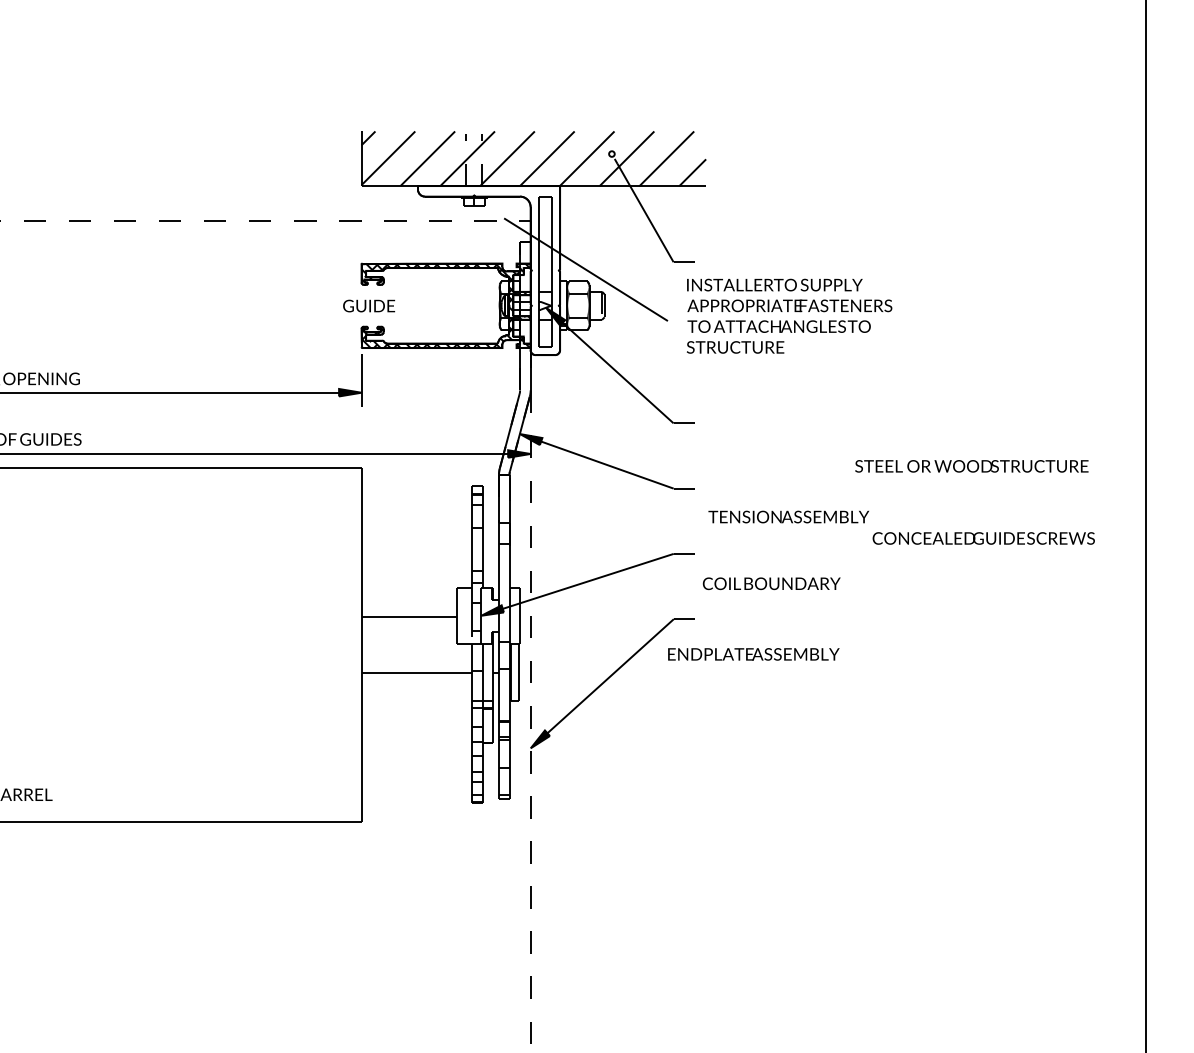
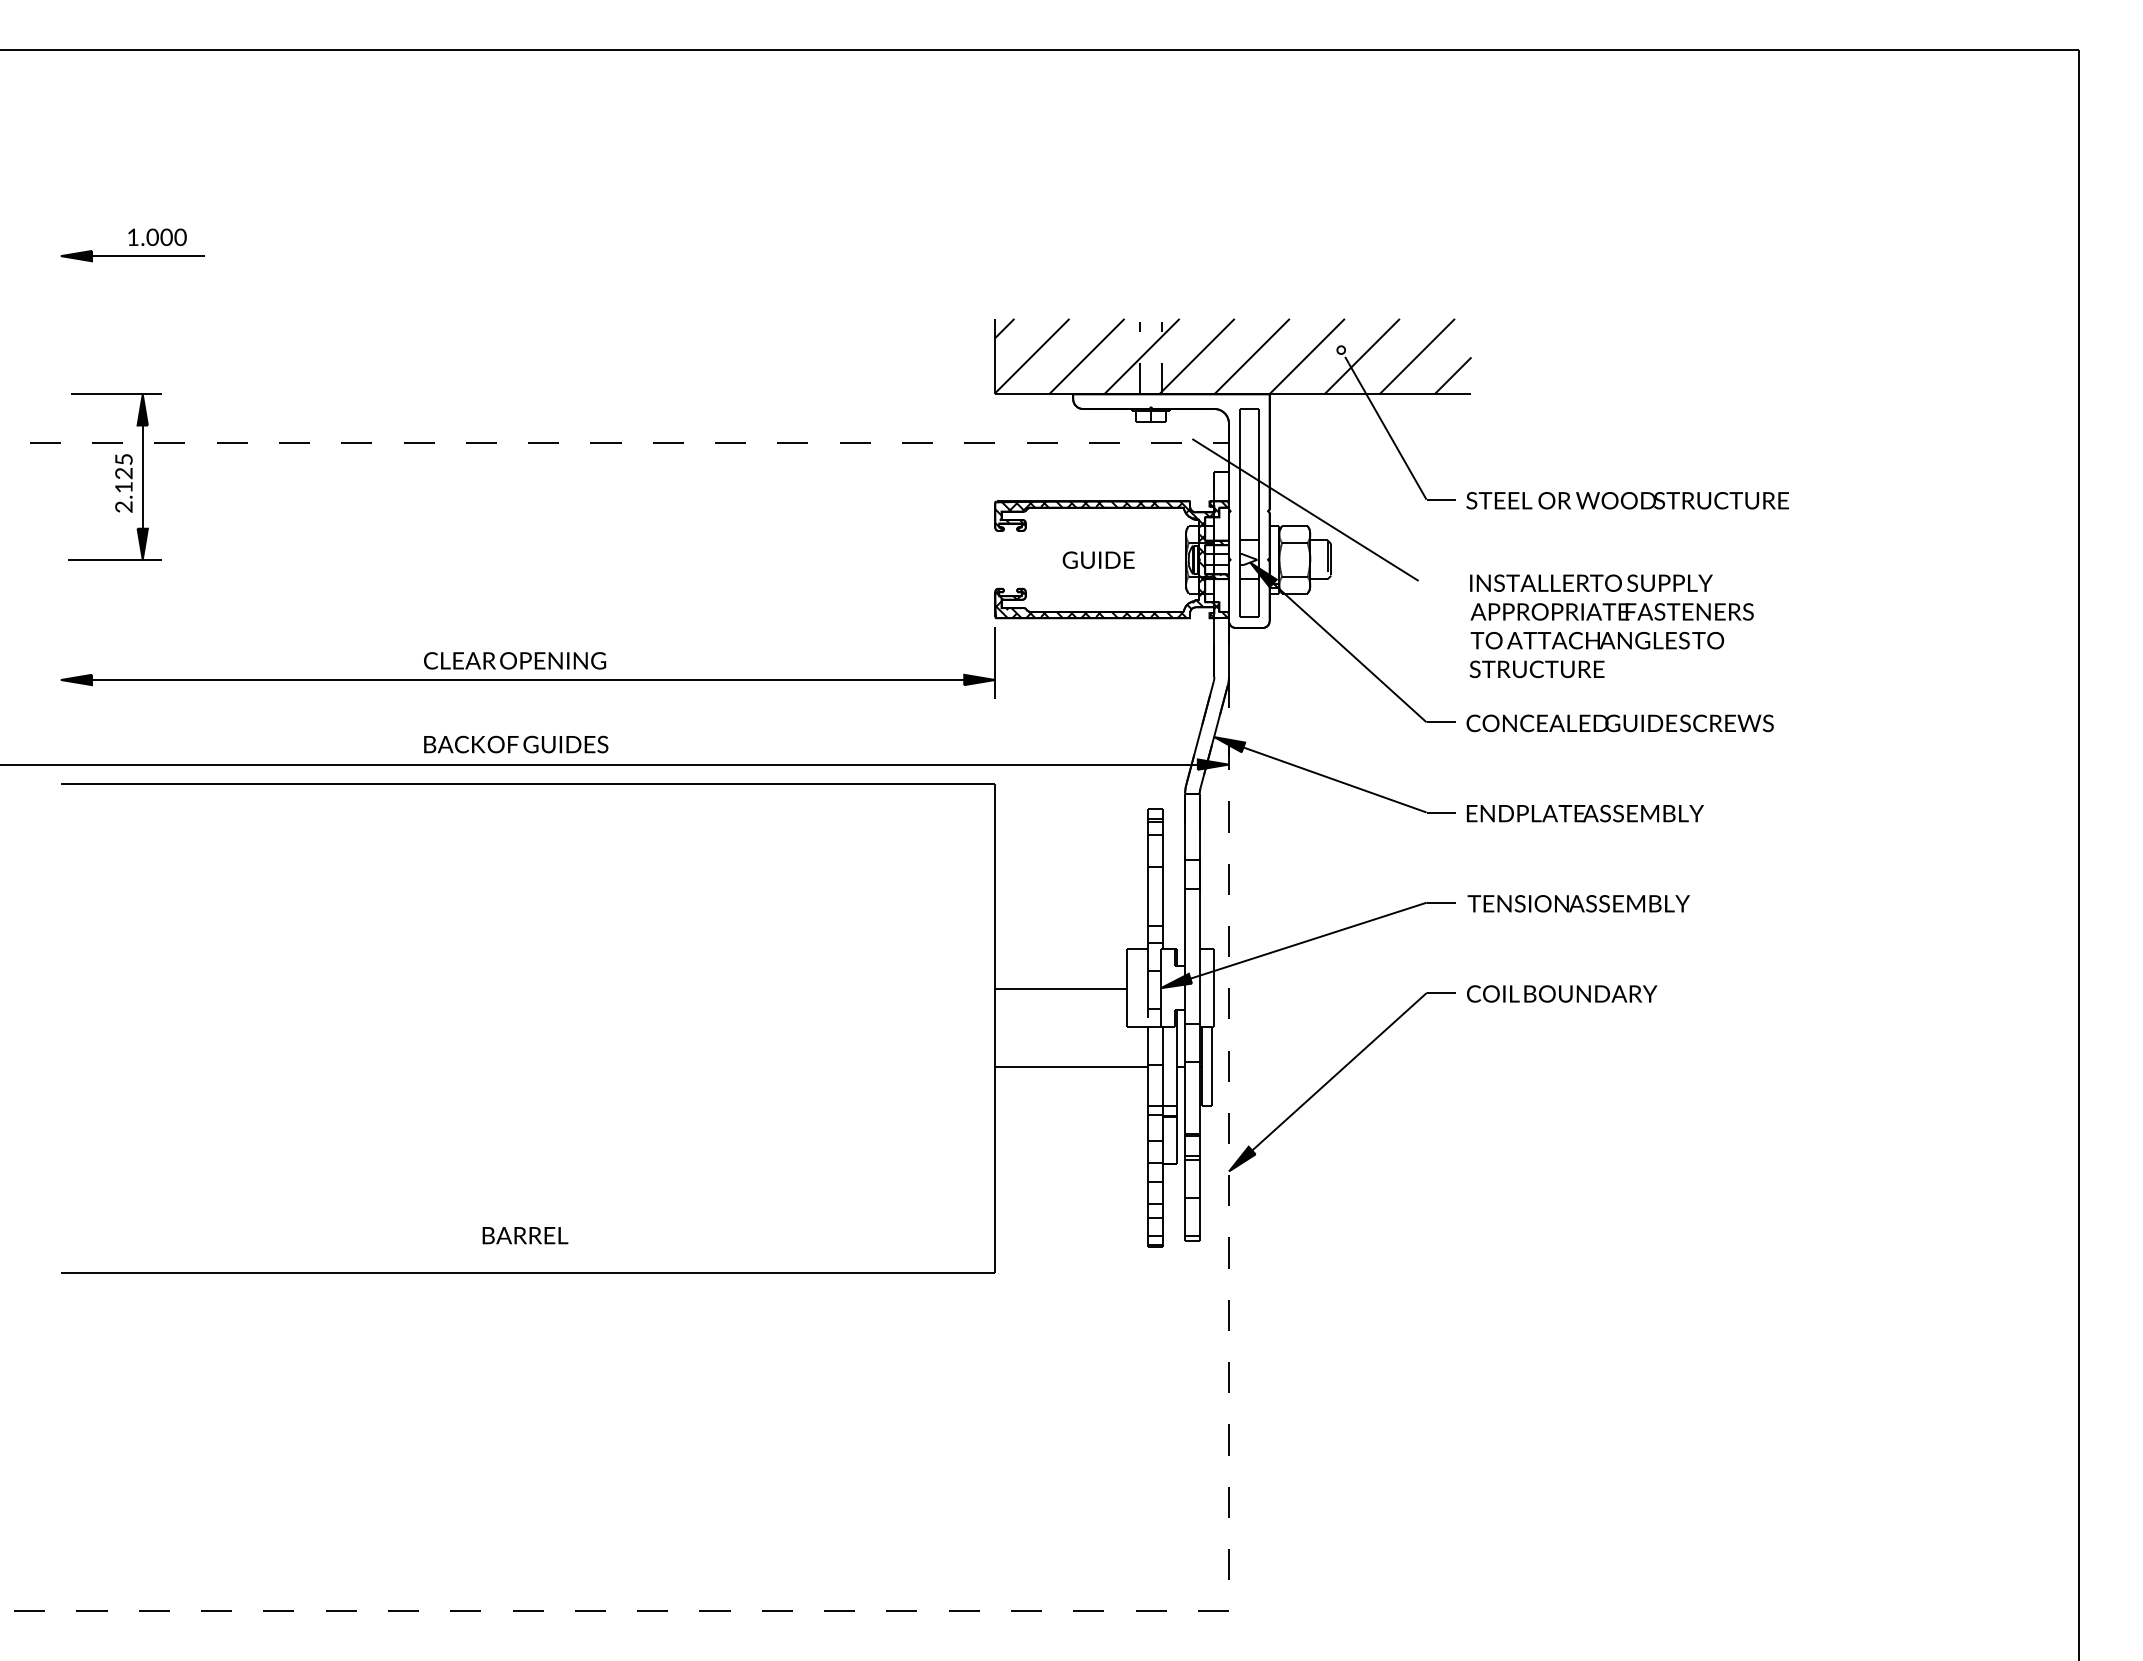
text: (368, 305) -> (1098, 559), moved
text: (789, 316) -> (1611, 626), moved
text: (971, 466) -> (1627, 500), moved
text: (788, 516) -> (1578, 903), moved
text: (983, 538) -> (1619, 723), moved
text: (772, 583) -> (1562, 993), moved
text: (753, 654) -> (1585, 813), moved

